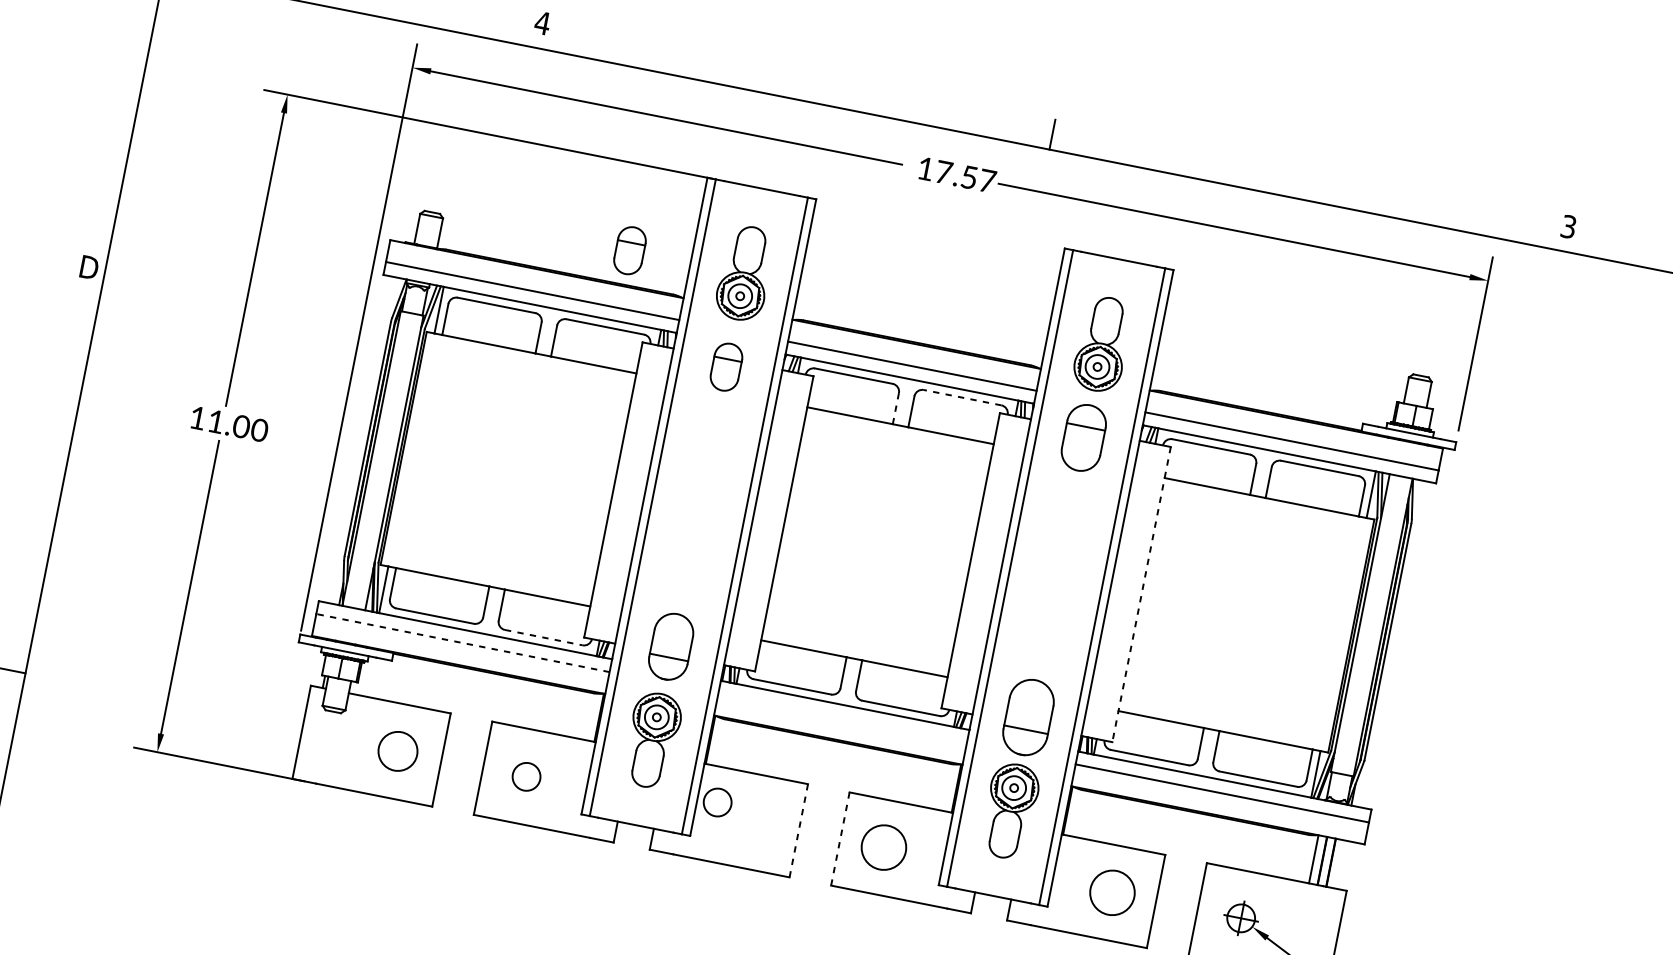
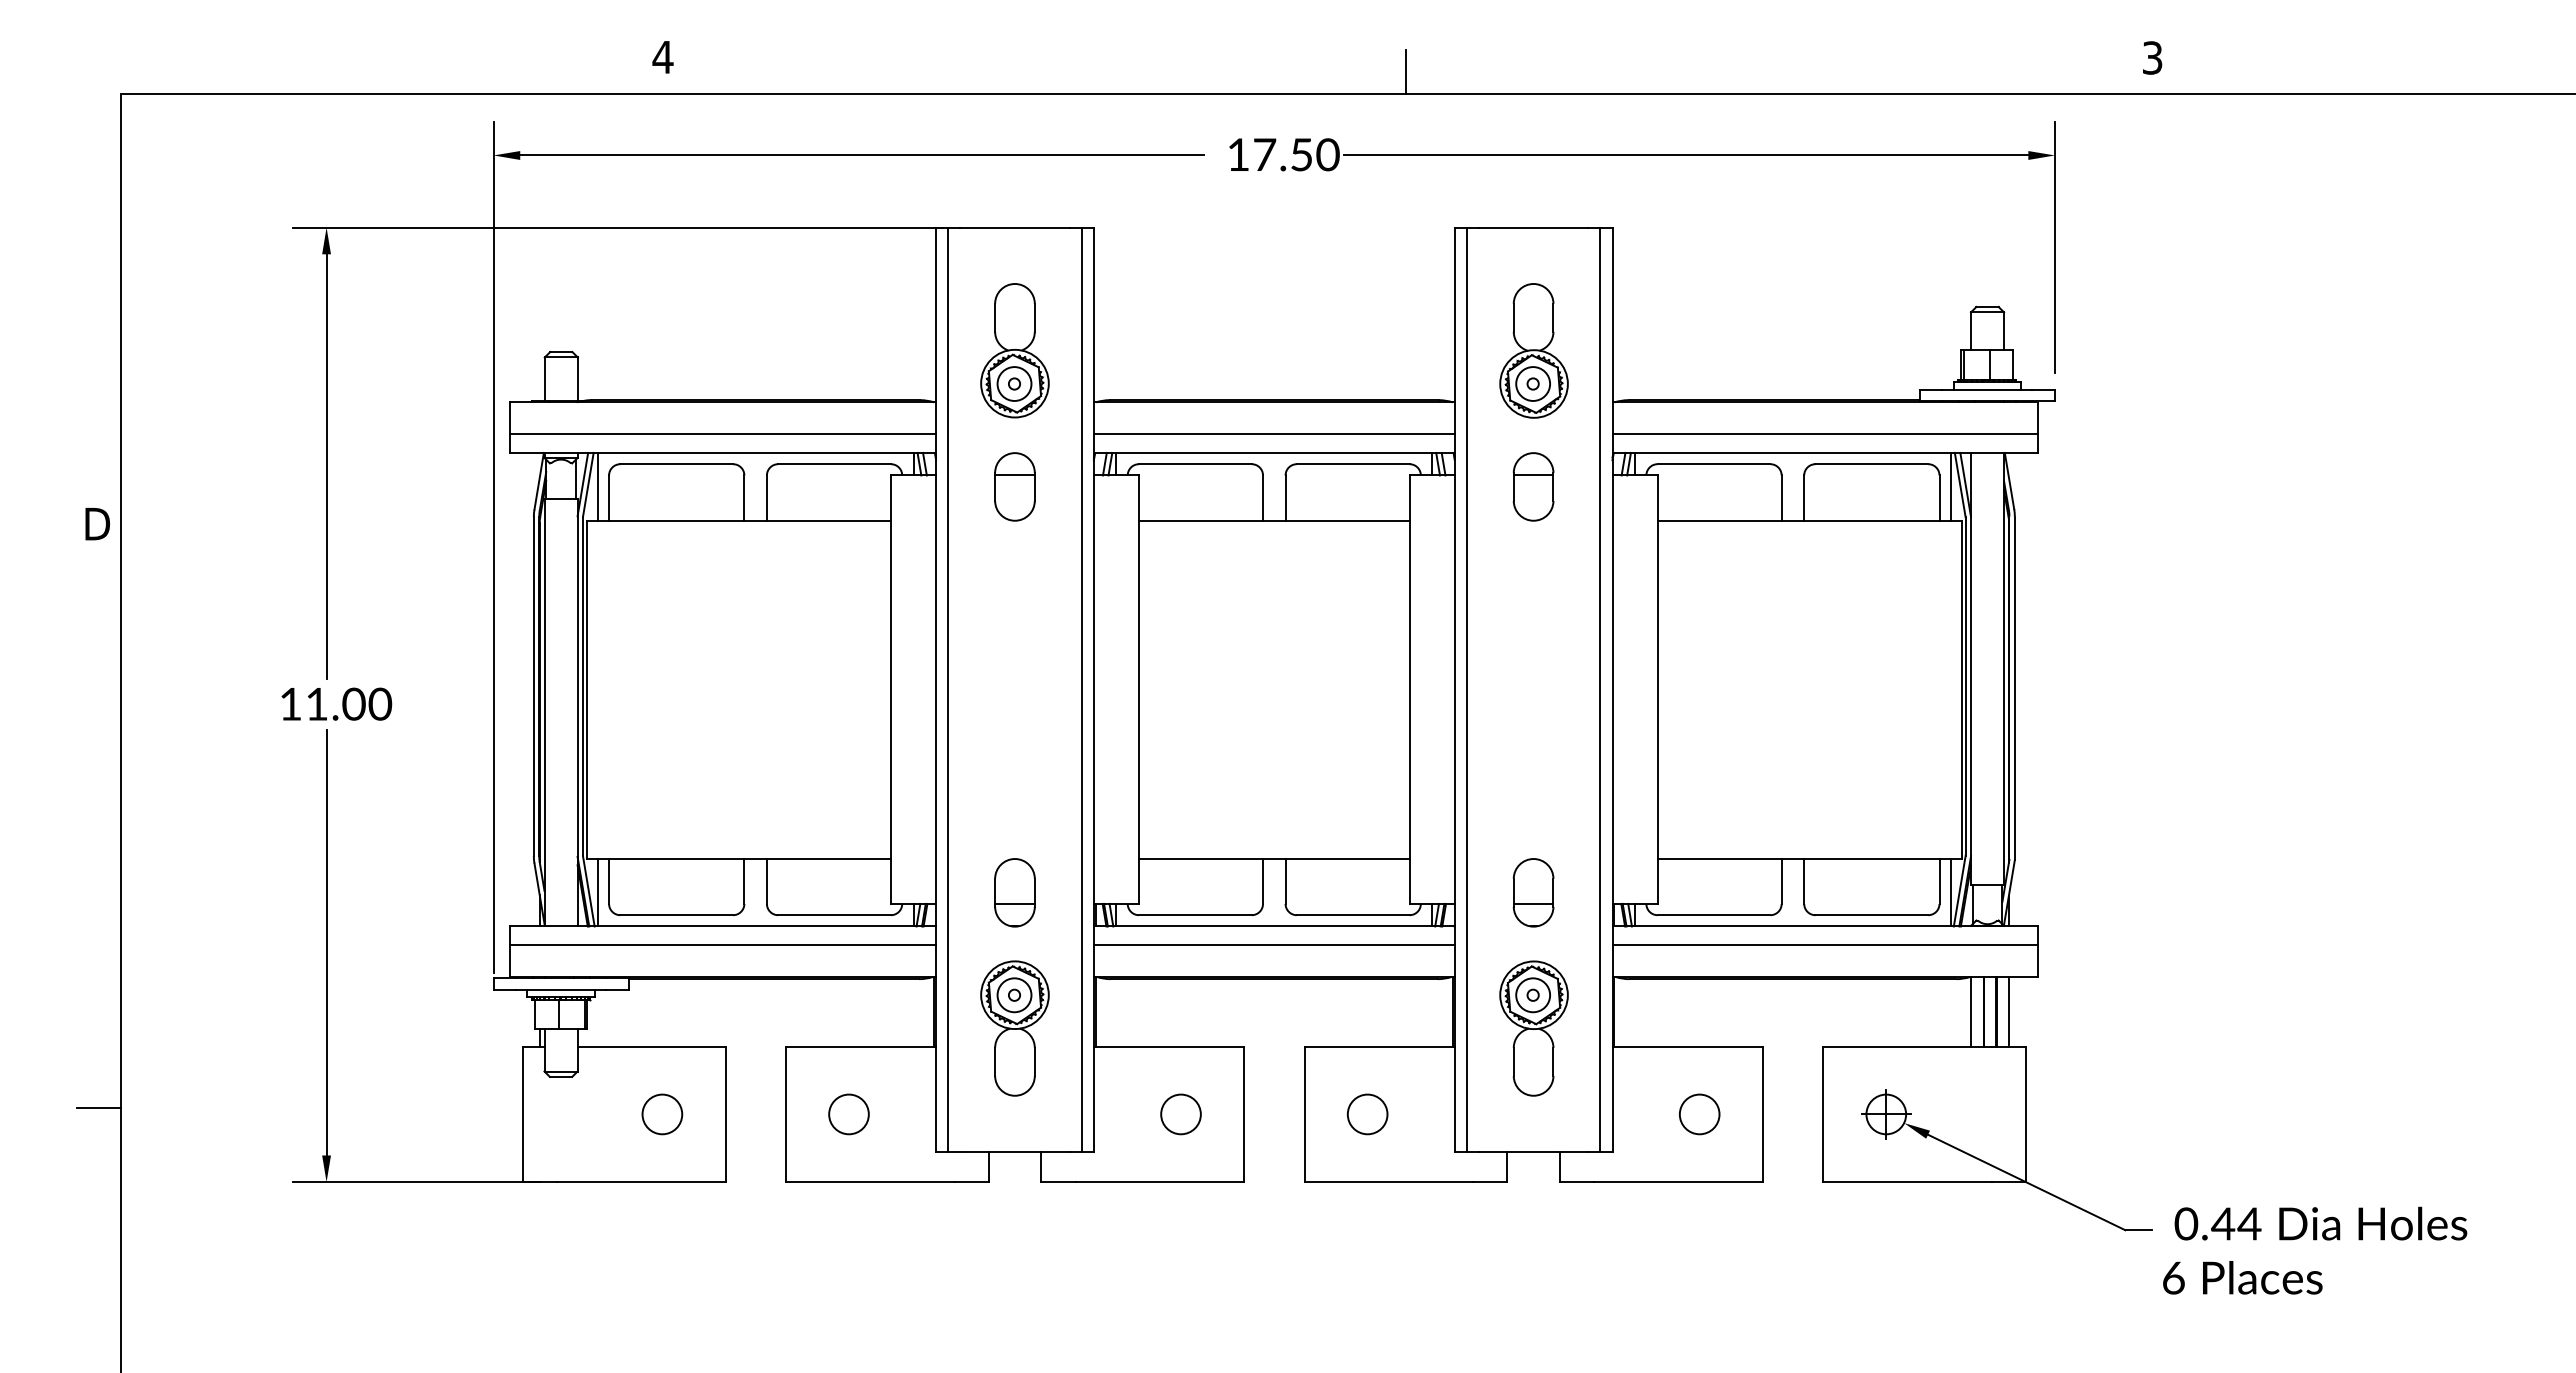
text: (987, 180) -> (1327, 154), 17.57 -> 17.50
part: (629, 250) -> (847, 350), removed
line: (962, 397) -> (1352, 464), dashed -> solid
line: (896, 409) -> (1263, 498), dashed -> solid
part: (1083, 437) -> (1533, 486), size x0.71
line: (1141, 595) -> (1657, 690), dashed -> solid
line: (544, 637) -> (835, 915), dashed -> solid
line: (463, 643) -> (723, 945), dashed -> solid
part: (670, 646) -> (1014, 892), size x0.71
part: (1028, 717) -> (1533, 892), size x0.62
line: (842, 718) -> (1273, 945), added
circle: (398, 751) -> (662, 1114), size x0.71
circle: (717, 802) -> (1180, 1114), moved
line: (799, 830) -> (1244, 1114), dashed -> solid
line: (840, 839) -> (1304, 1114), dashed -> solid
circle: (883, 847) -> (1367, 1114), size x0.62
line: (1339, 864) -> (2008, 1011), added
circle: (1112, 892) -> (1699, 1114), size x0.62

